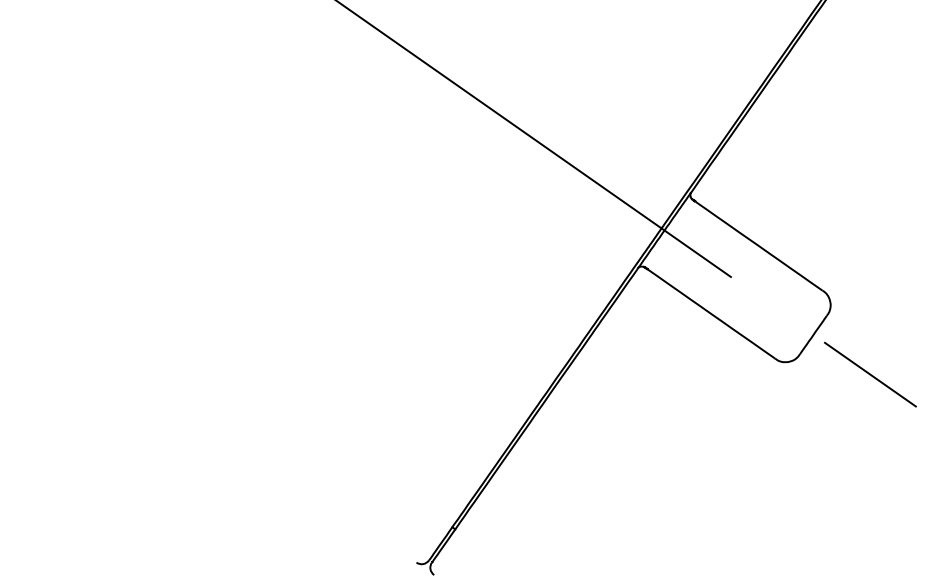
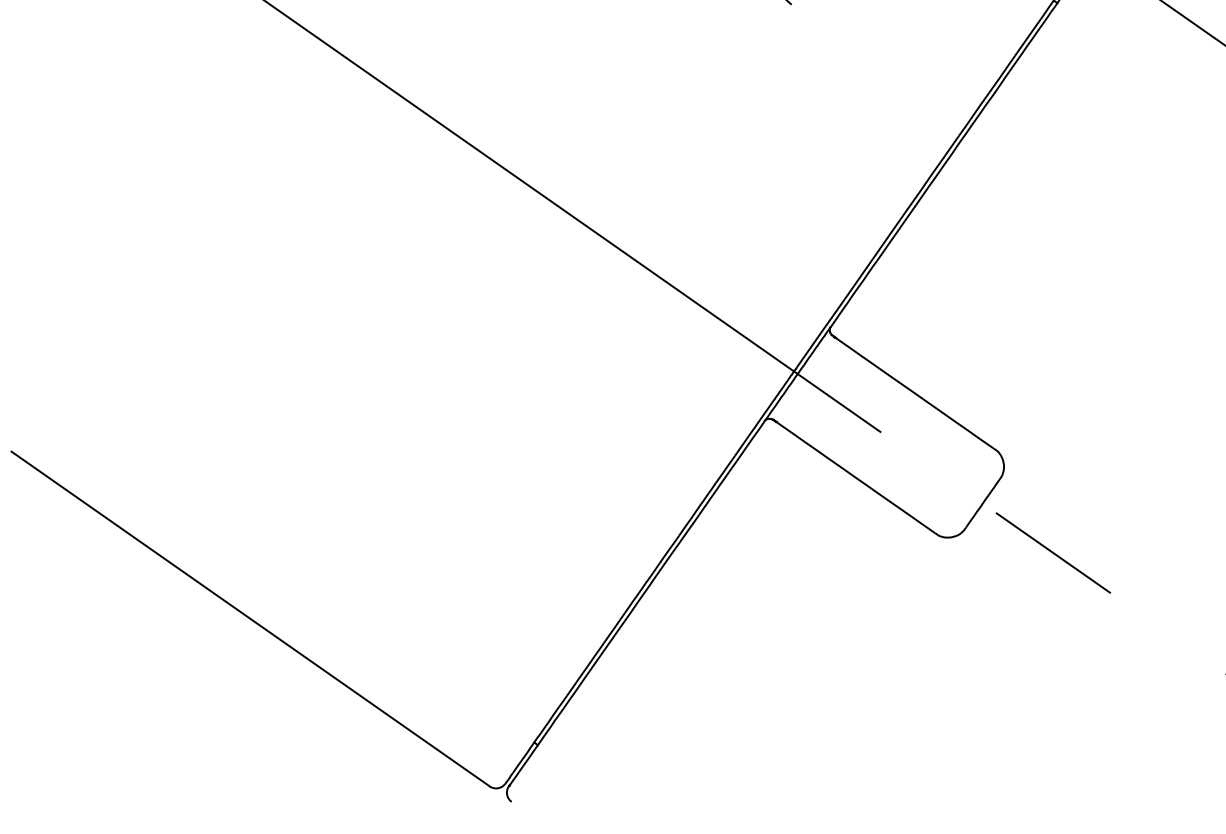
line: (223, 427) -> (250, 618), added

